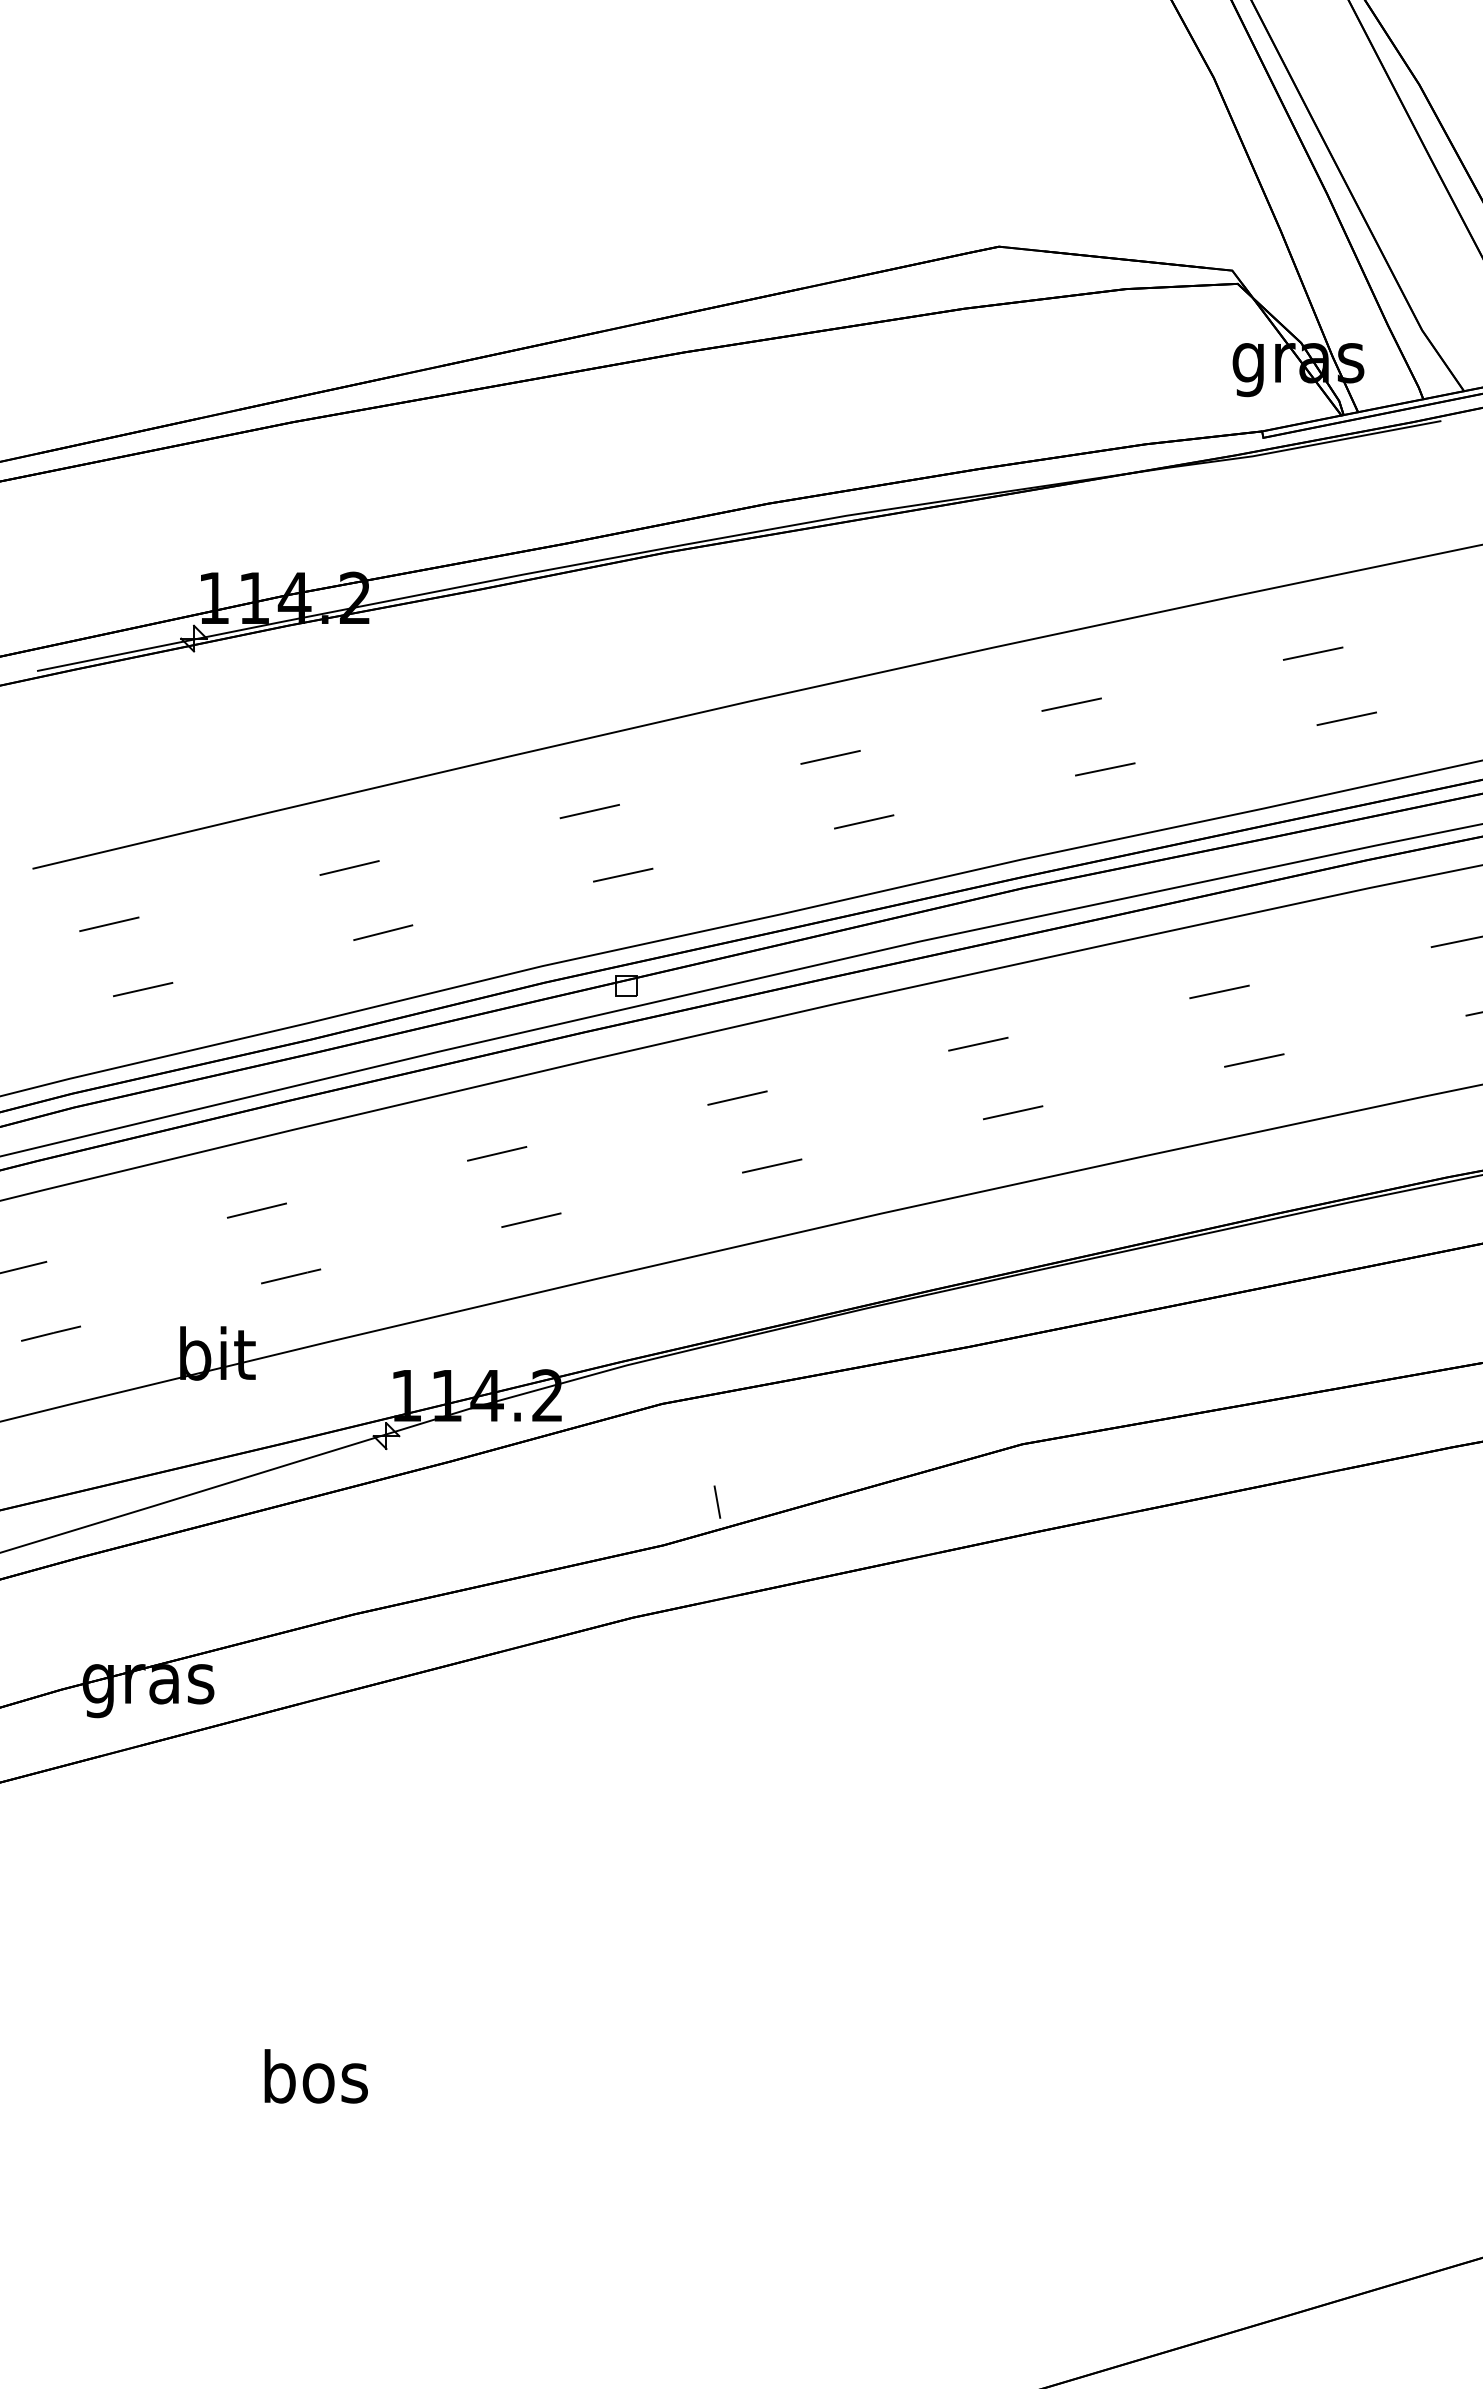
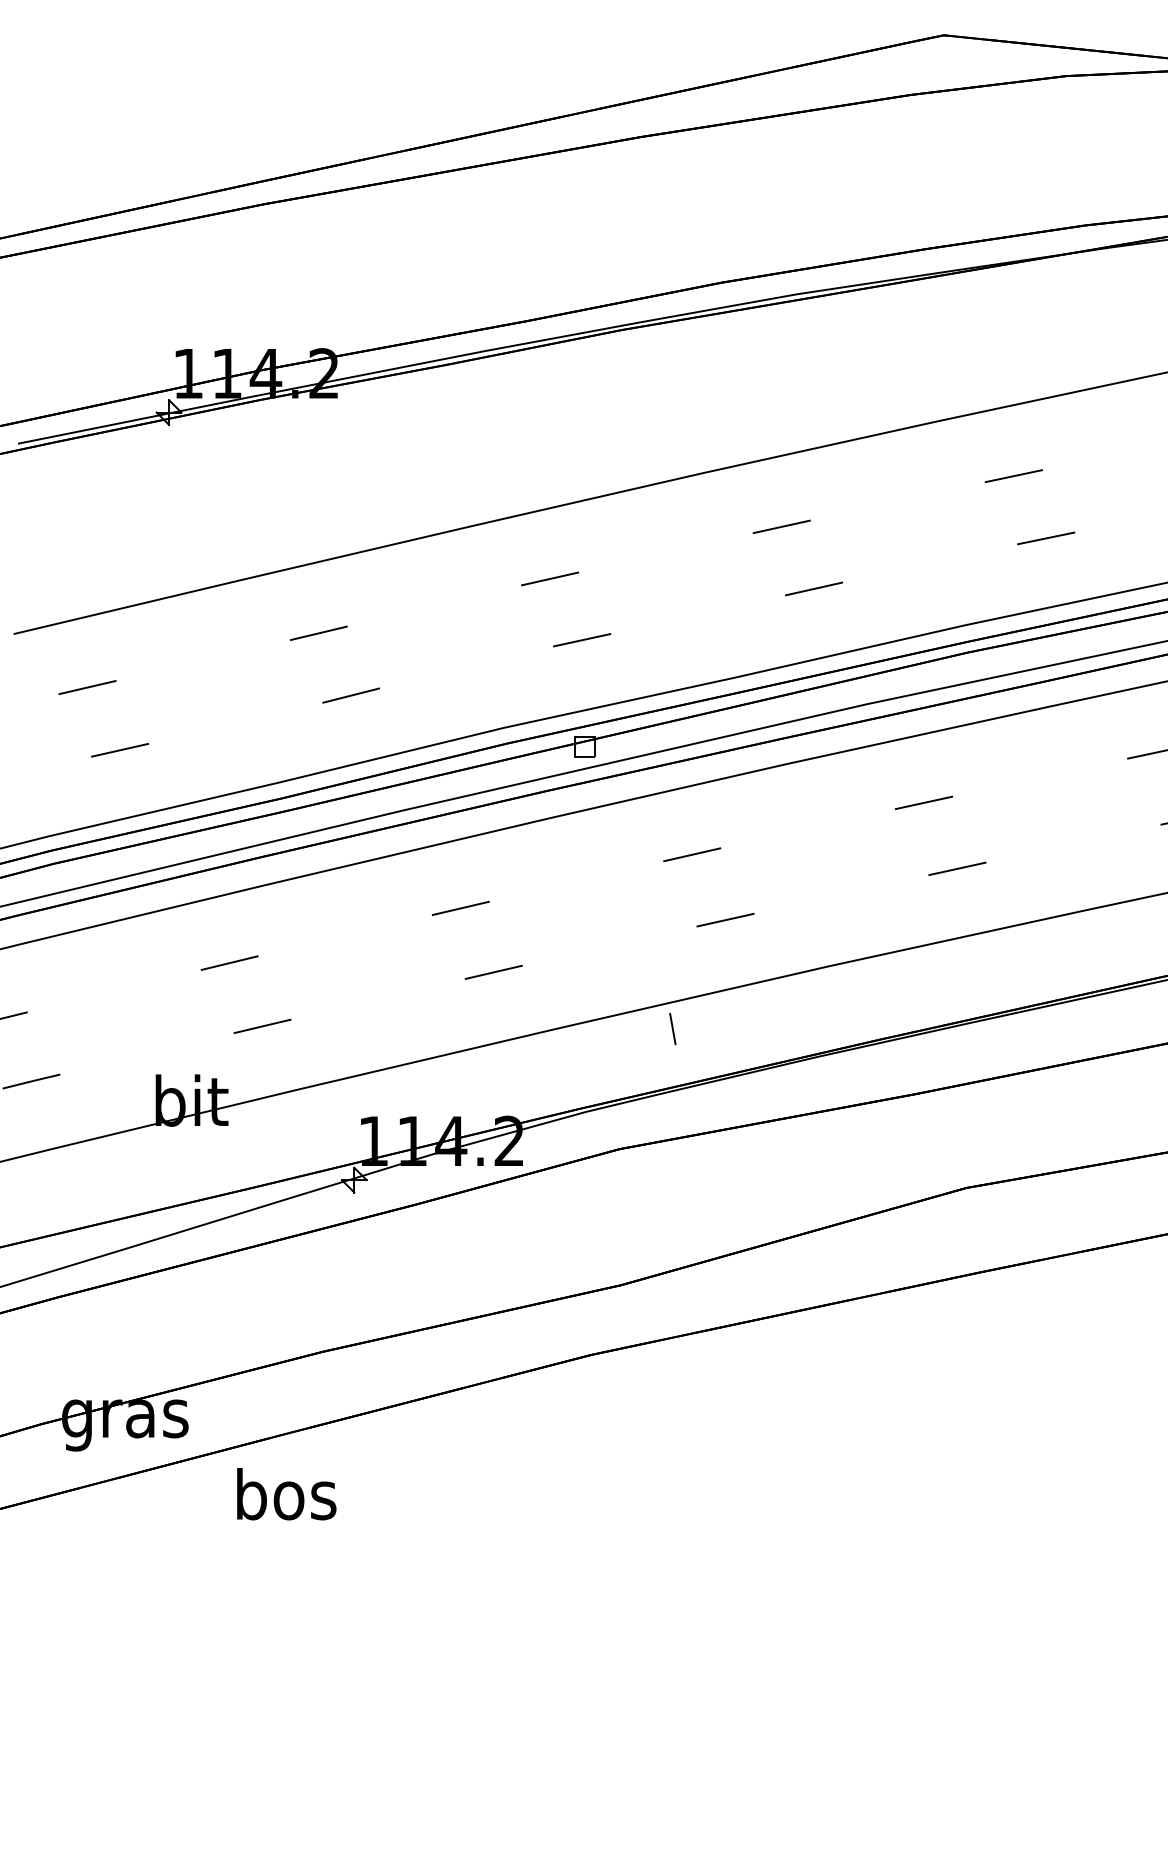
line: (717, 1501) -> (672, 1028), moved
text: (315, 2076) -> (286, 1494), moved

